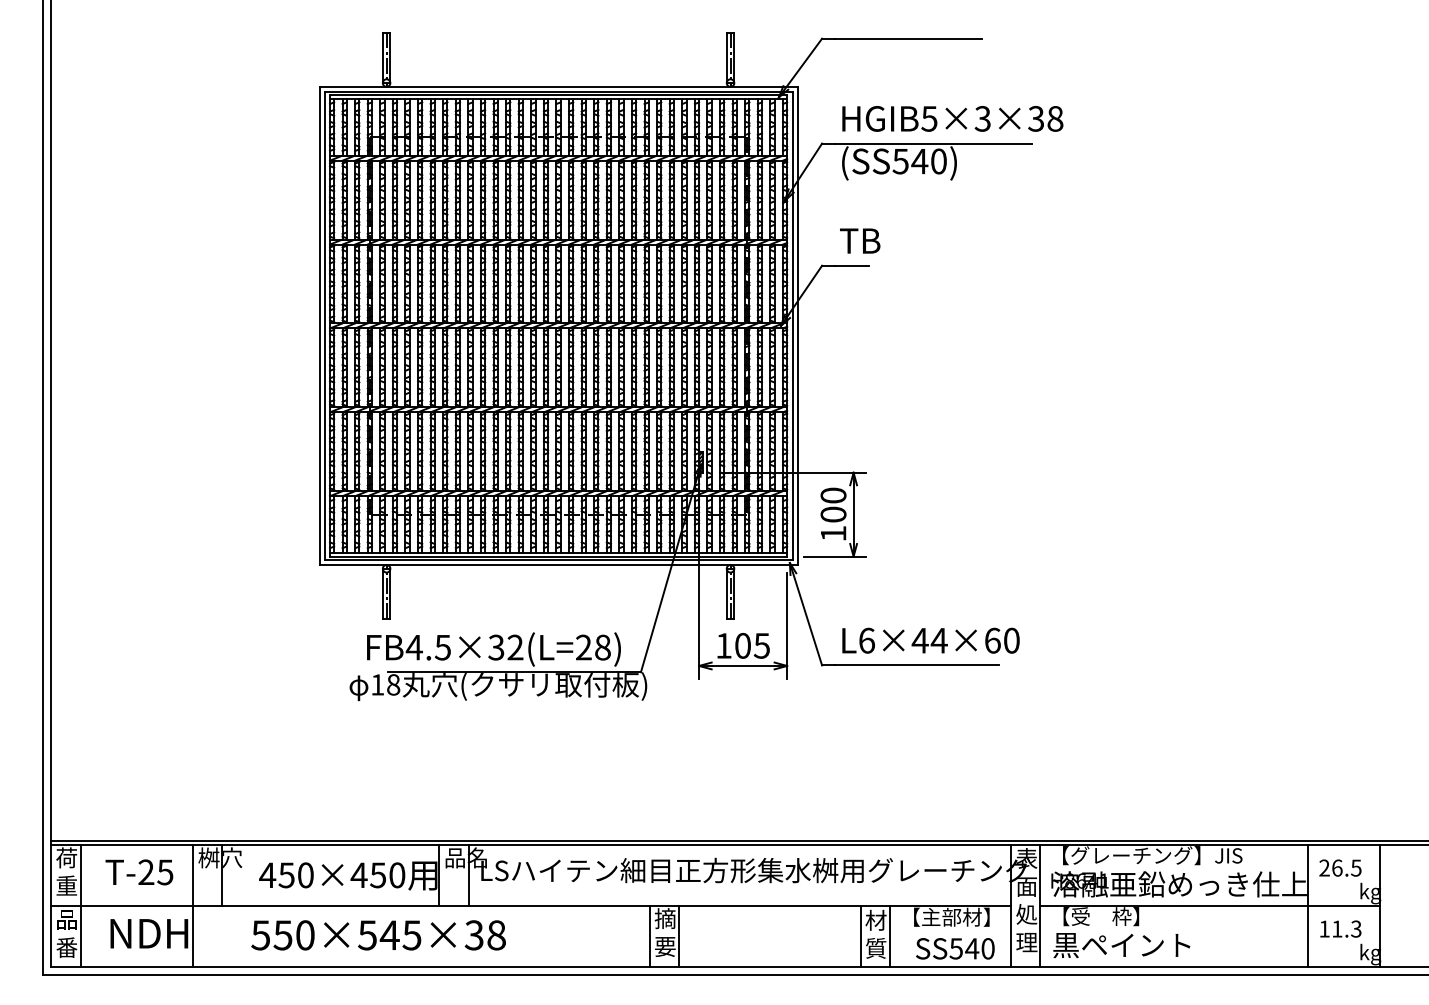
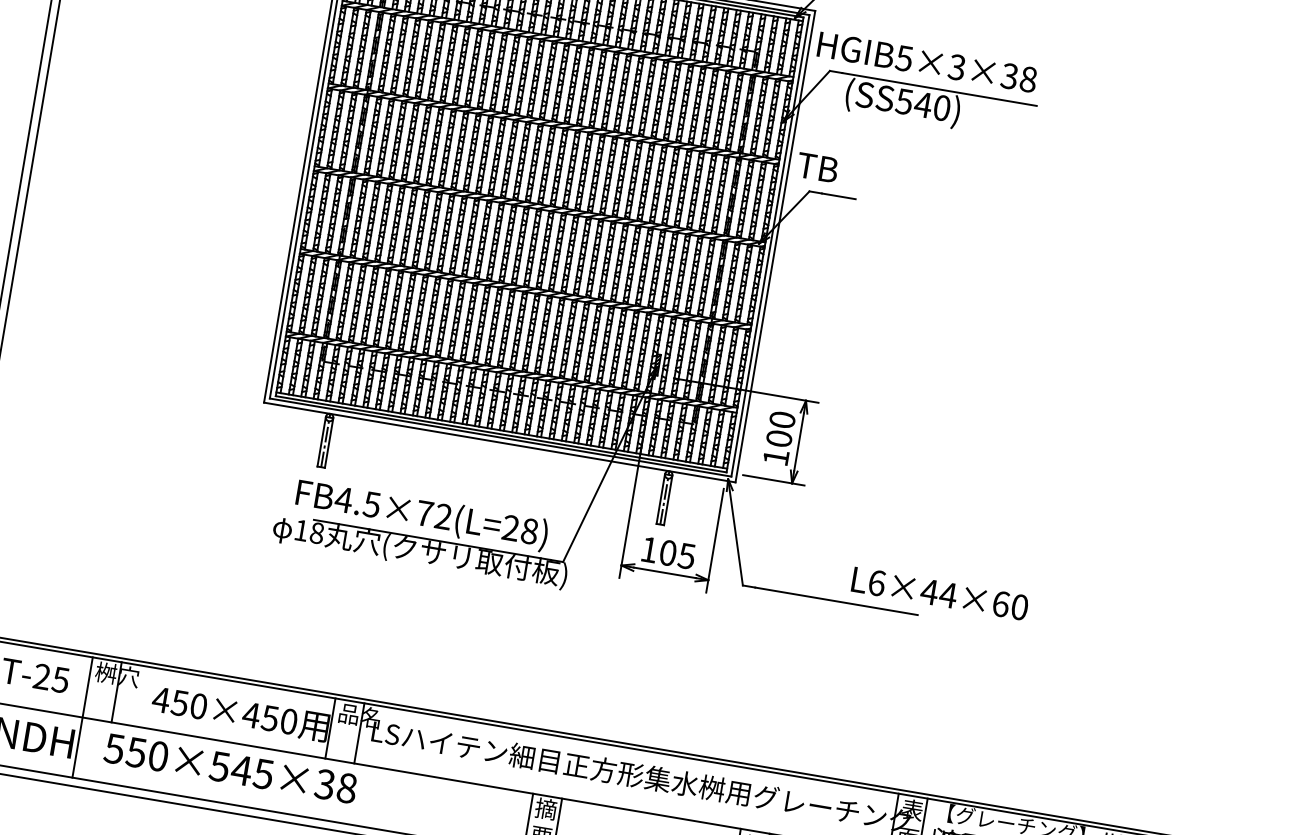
text: (952, 118) -> (927, 61), moved
text: (860, 240) -> (818, 167), moved
text: (930, 640) -> (939, 593), moved
text: (496, 647) -> (424, 513), FB4.5×32(L=28) -> FB4.5×72(L=28)
text: (378, 935) -> (230, 768), moved

